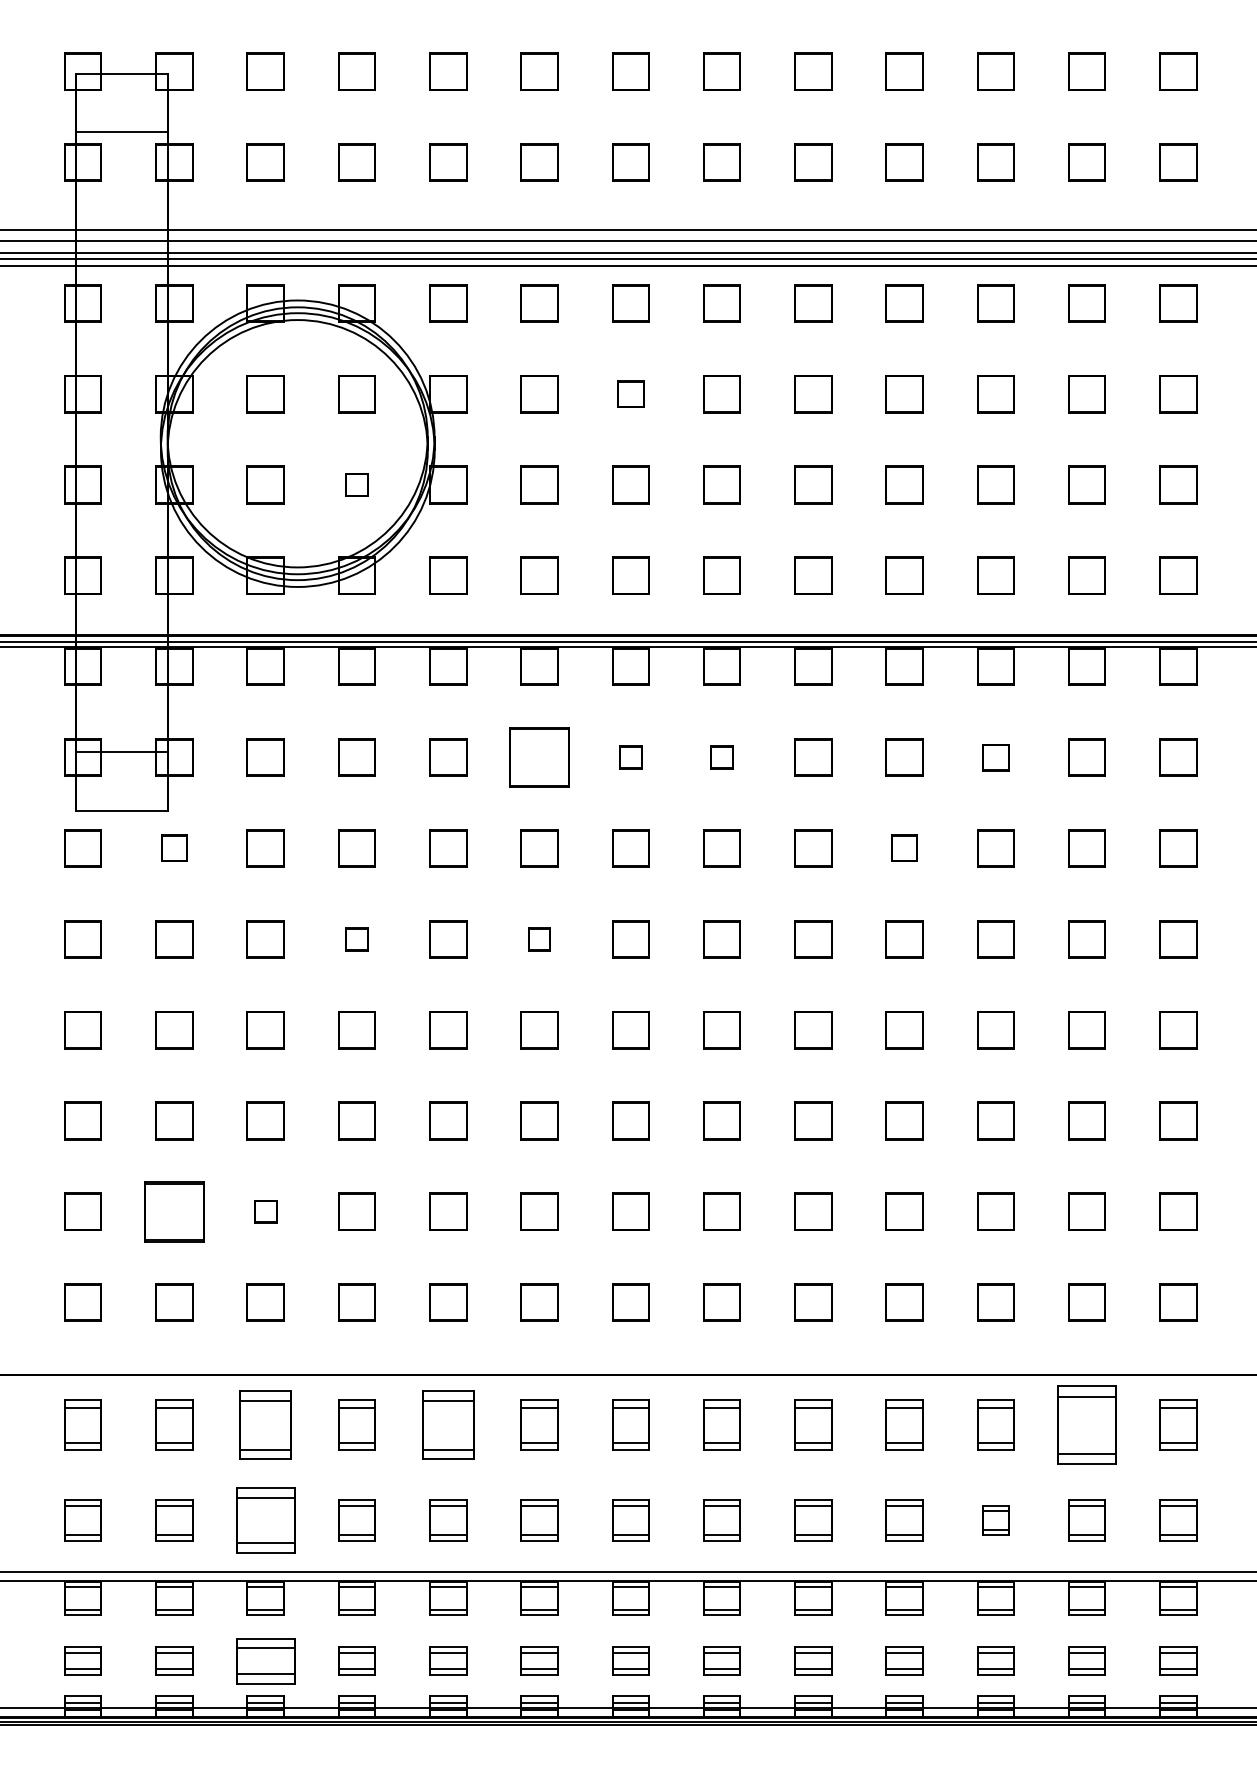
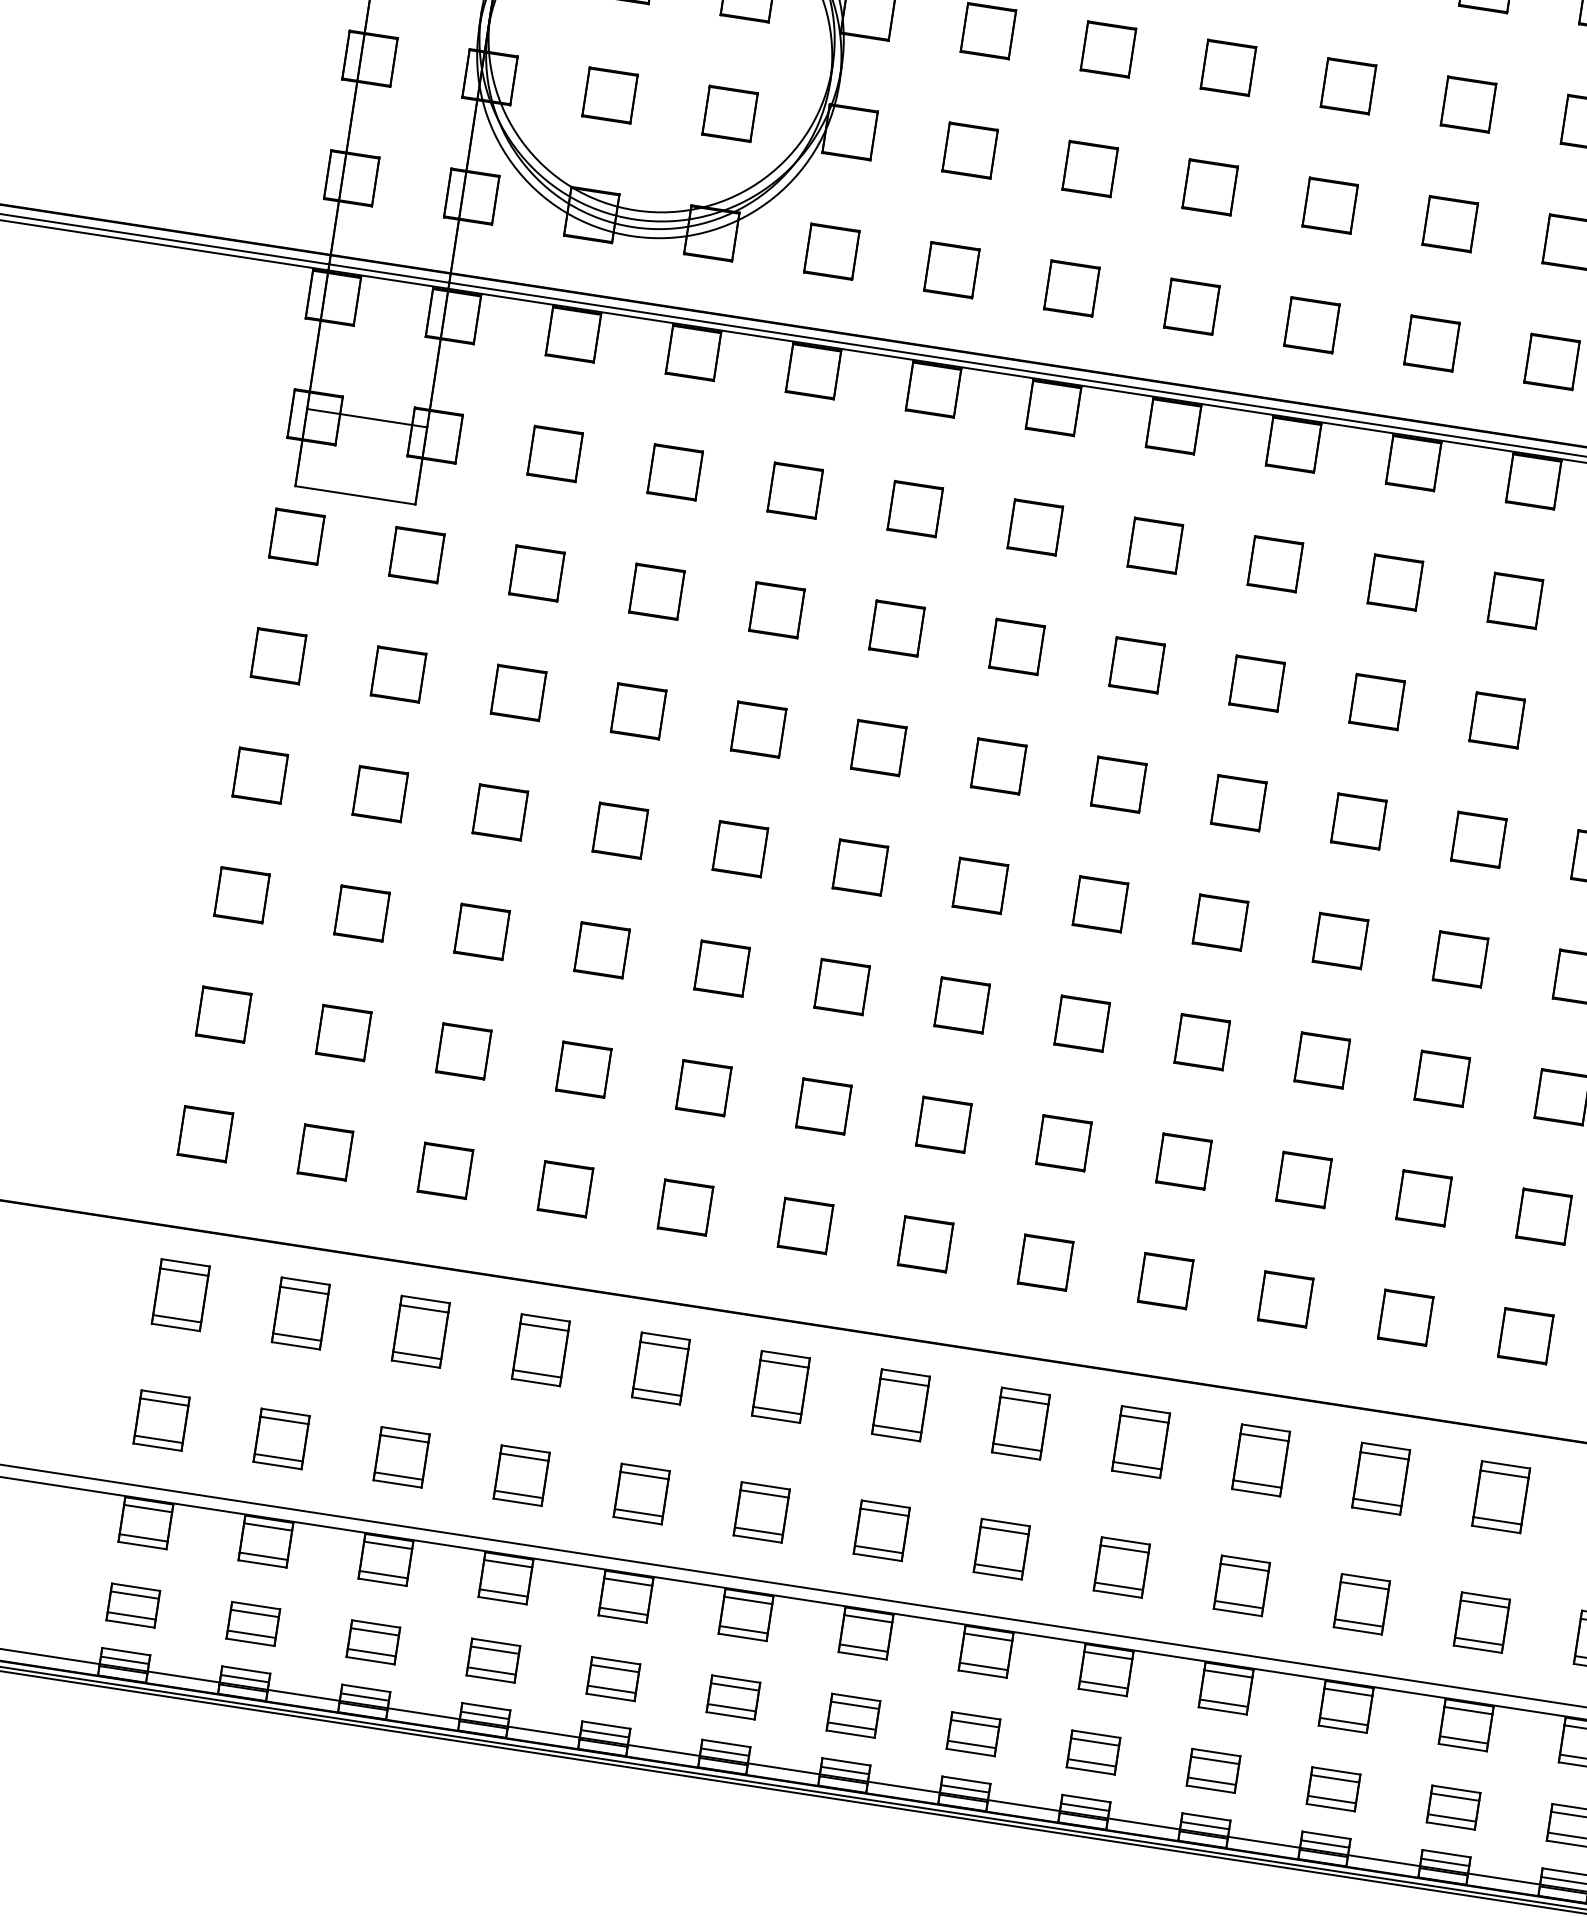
part: (630, 394) -> (1108, 49), size x1.43
part: (356, 484) -> (729, 113), size x1.67
part: (539, 757) -> (915, 509), size x0.62
part: (630, 757) -> (1034, 527), size x1.67
part: (721, 757) -> (1154, 545), size x1.67
part: (995, 757) -> (1515, 600), size x1.43
part: (174, 848) -> (416, 555), size x1.43
part: (904, 848) -> (1377, 702), size x1.43
part: (356, 939) -> (637, 711), size x1.67
part: (539, 939) -> (878, 748), size x1.67
part: (174, 1211) -> (343, 1032), size x0.62
part: (265, 1211) -> (463, 1050), size x1.67
part: (265, 1424) -> (420, 1331), size x0.71
part: (448, 1424) -> (661, 1367), size x0.71
part: (1086, 1424) -> (1500, 1496), size x0.62
part: (265, 1520) -> (401, 1457), size x0.62
part: (995, 1520) -> (1361, 1604), size x1.43
part: (265, 1660) -> (373, 1641), size x0.62

